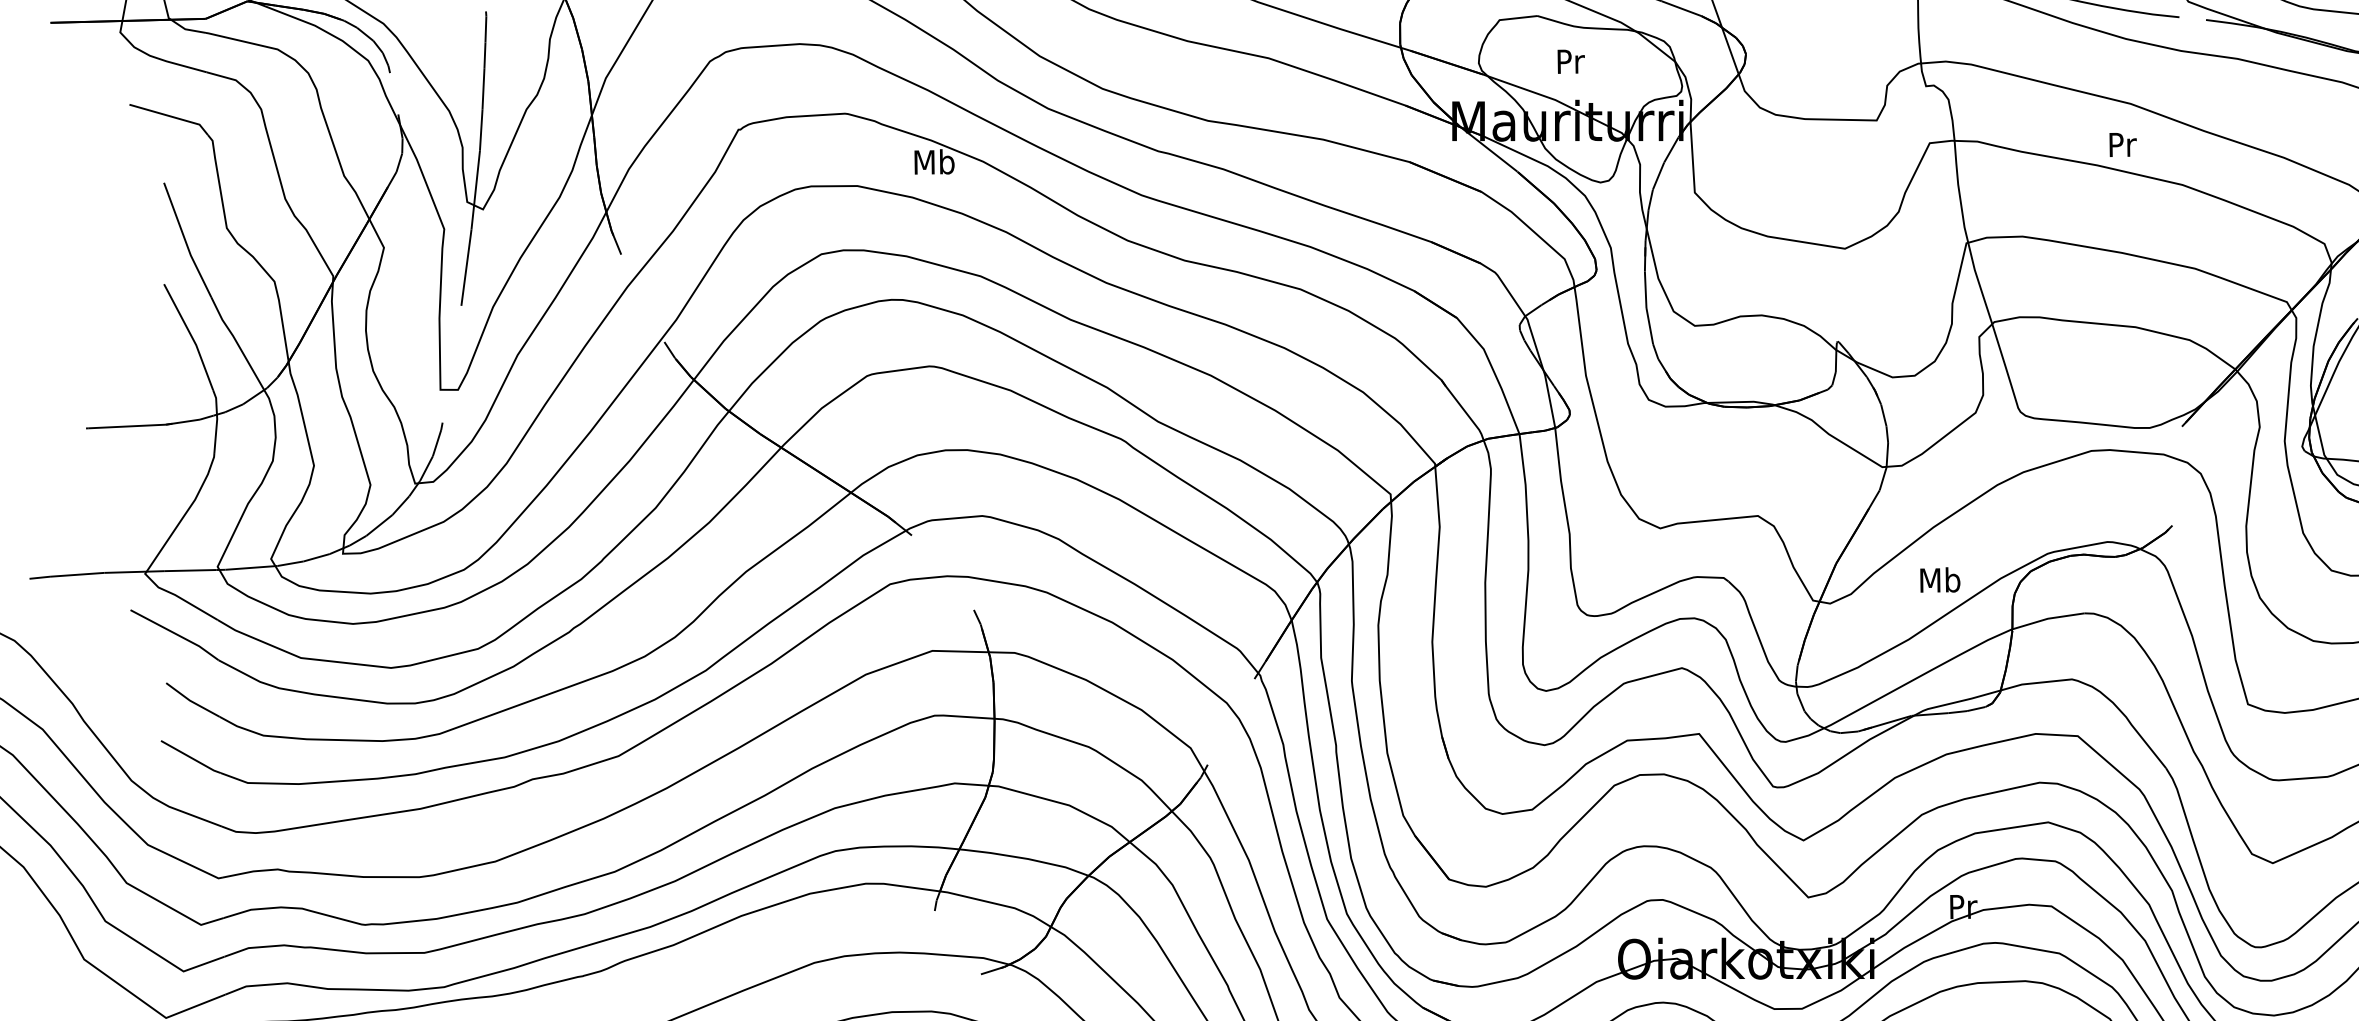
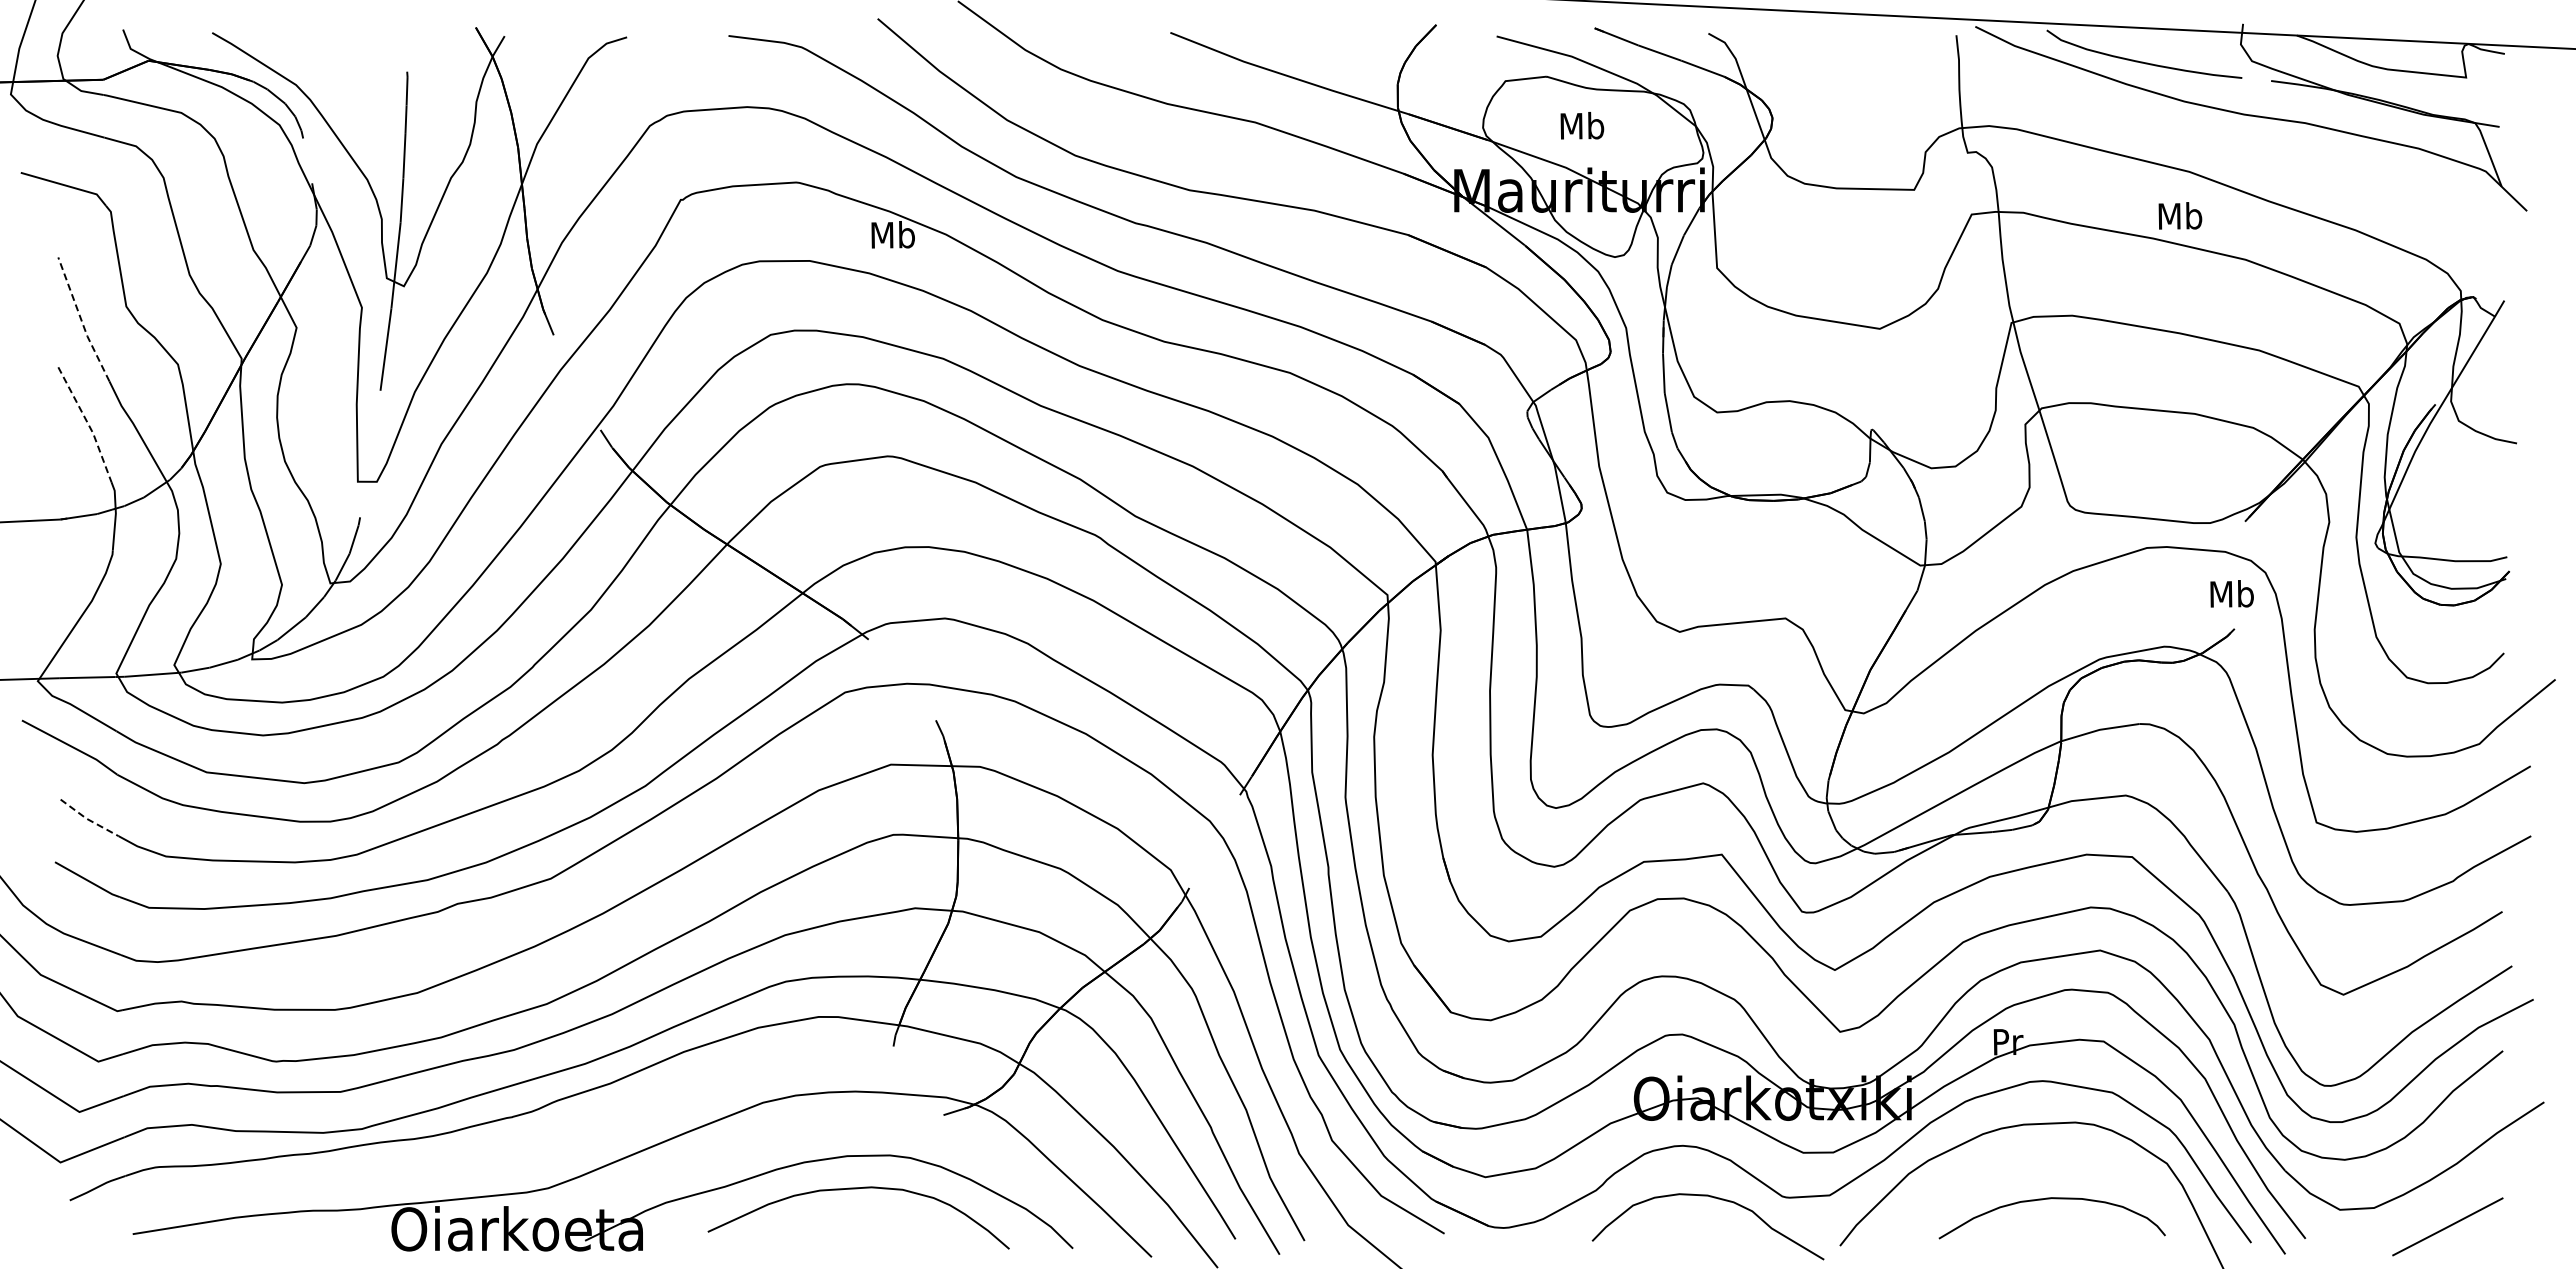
text: (1570, 61) -> (1582, 125), Pr -> Mb
text: (2122, 144) -> (2180, 215), Pr -> Mb
line: (185, 241) -> (81, 321), solid -> dashed
line: (191, 336) -> (88, 424), solid -> dashed
text: (1939, 579) -> (2231, 593), moved
line: (191, 701) -> (88, 819), solid -> dashed

